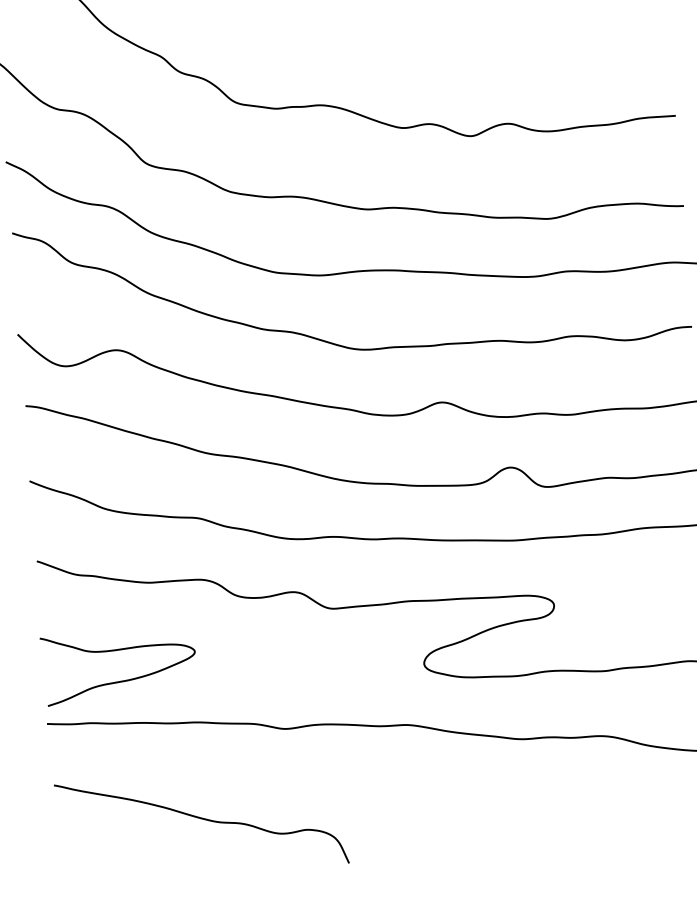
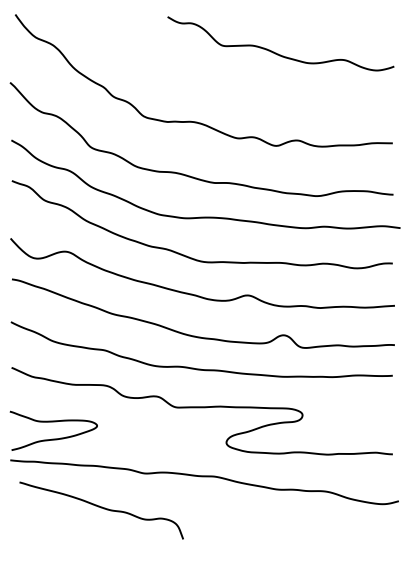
curve: (201, 820) -> (101, 508), moved

